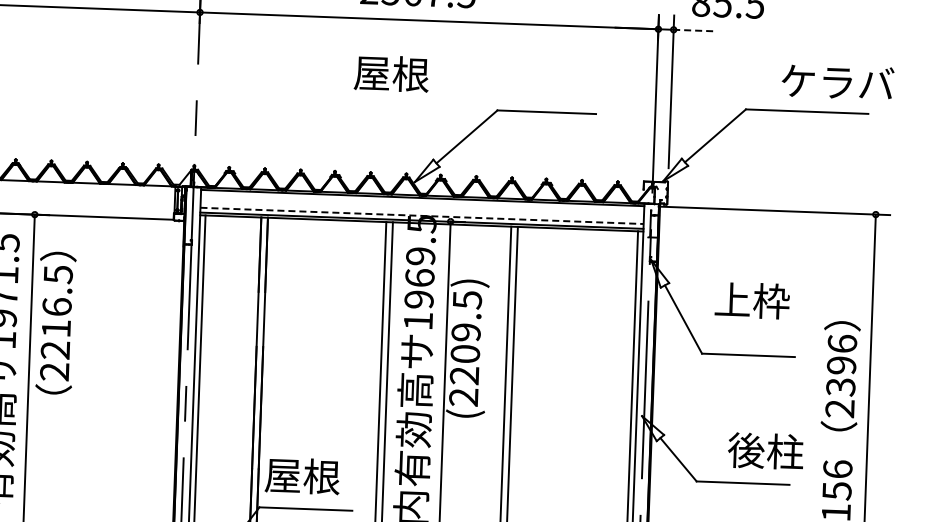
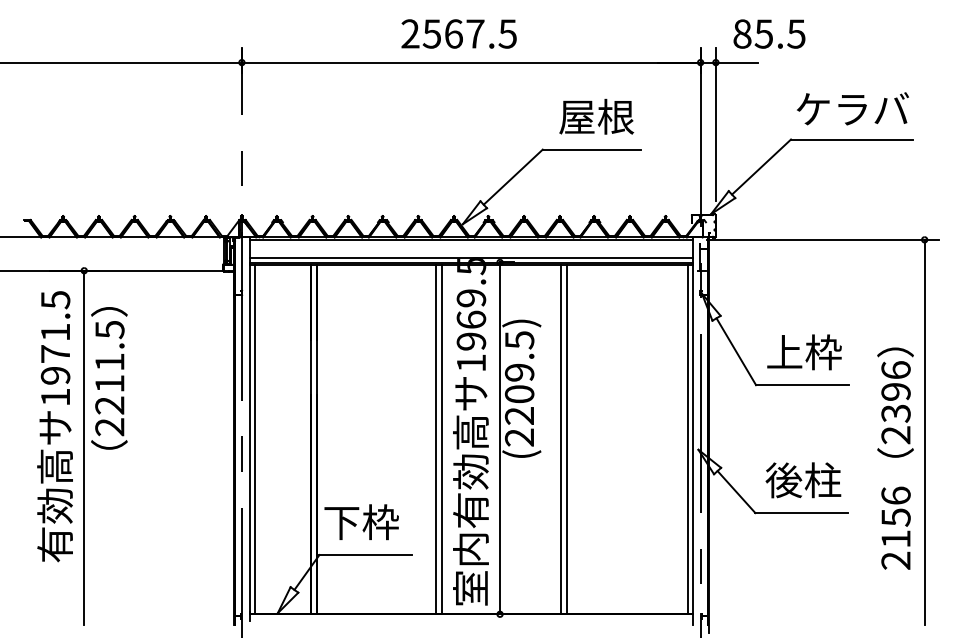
line: (695, 30) -> (737, 62), dashed -> solid
text: (391, 73) -> (596, 116), moved
text: (837, 81) -> (852, 108), moved
line: (422, 215) -> (471, 257), dashed -> solid
text: (752, 300) -> (804, 352), moved
text: (56, 306) -> (109, 361), 2216.5 -> 2211.5
text: (765, 451) -> (803, 480), moved
text: (302, 476) -> (361, 522), 屋根 -> 下枠

